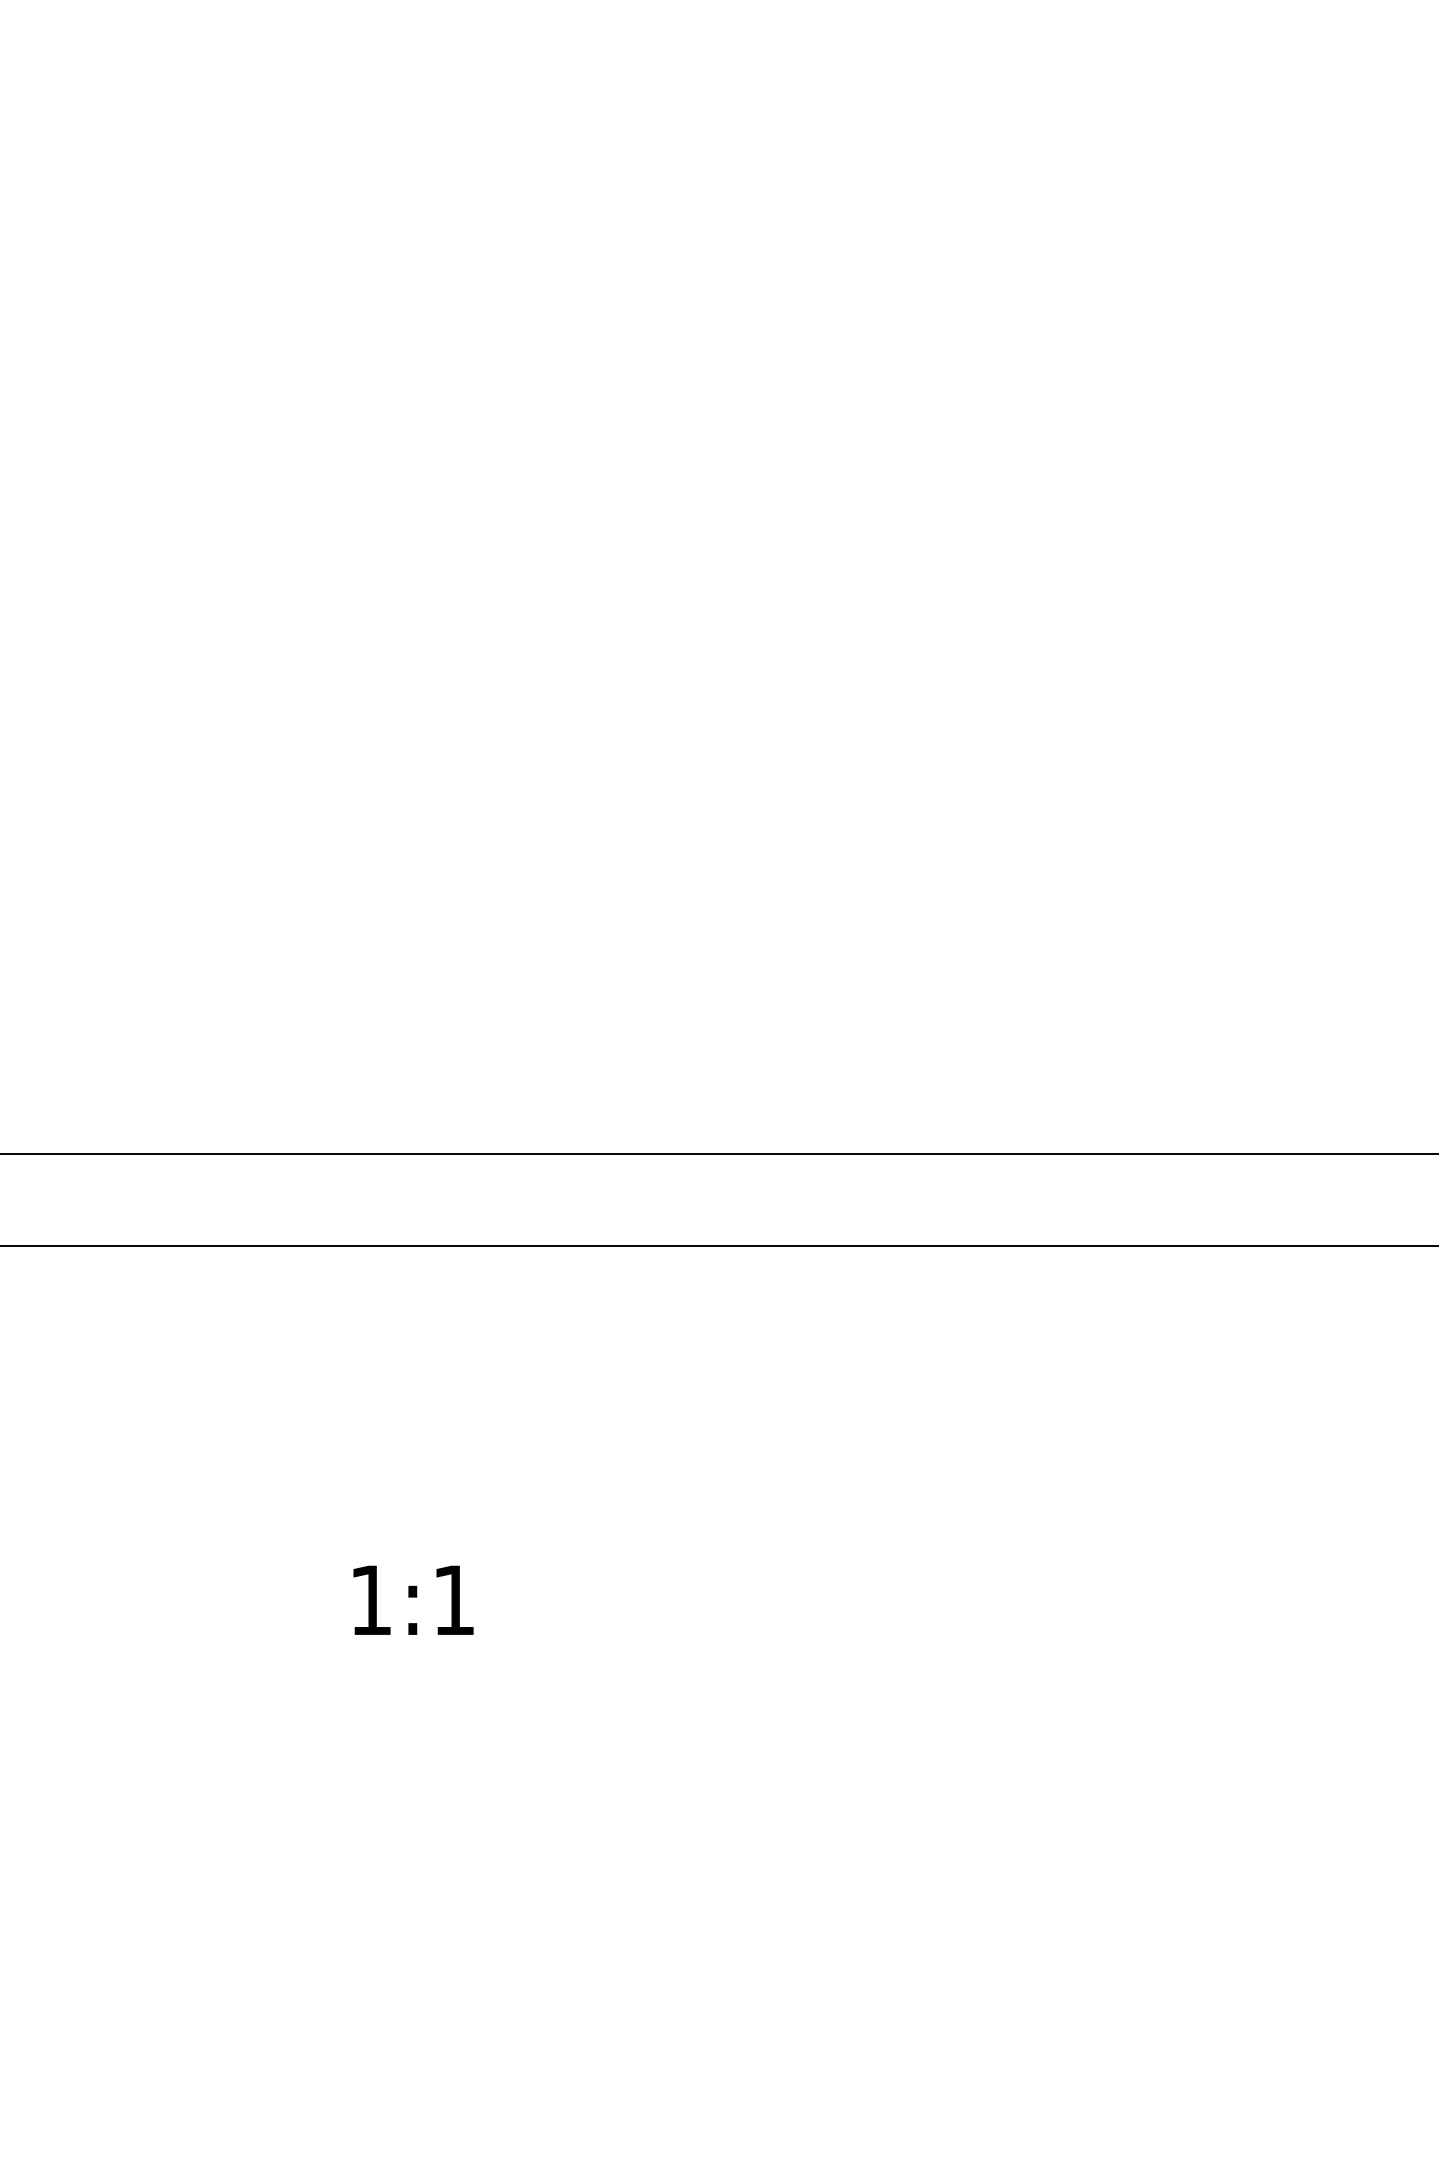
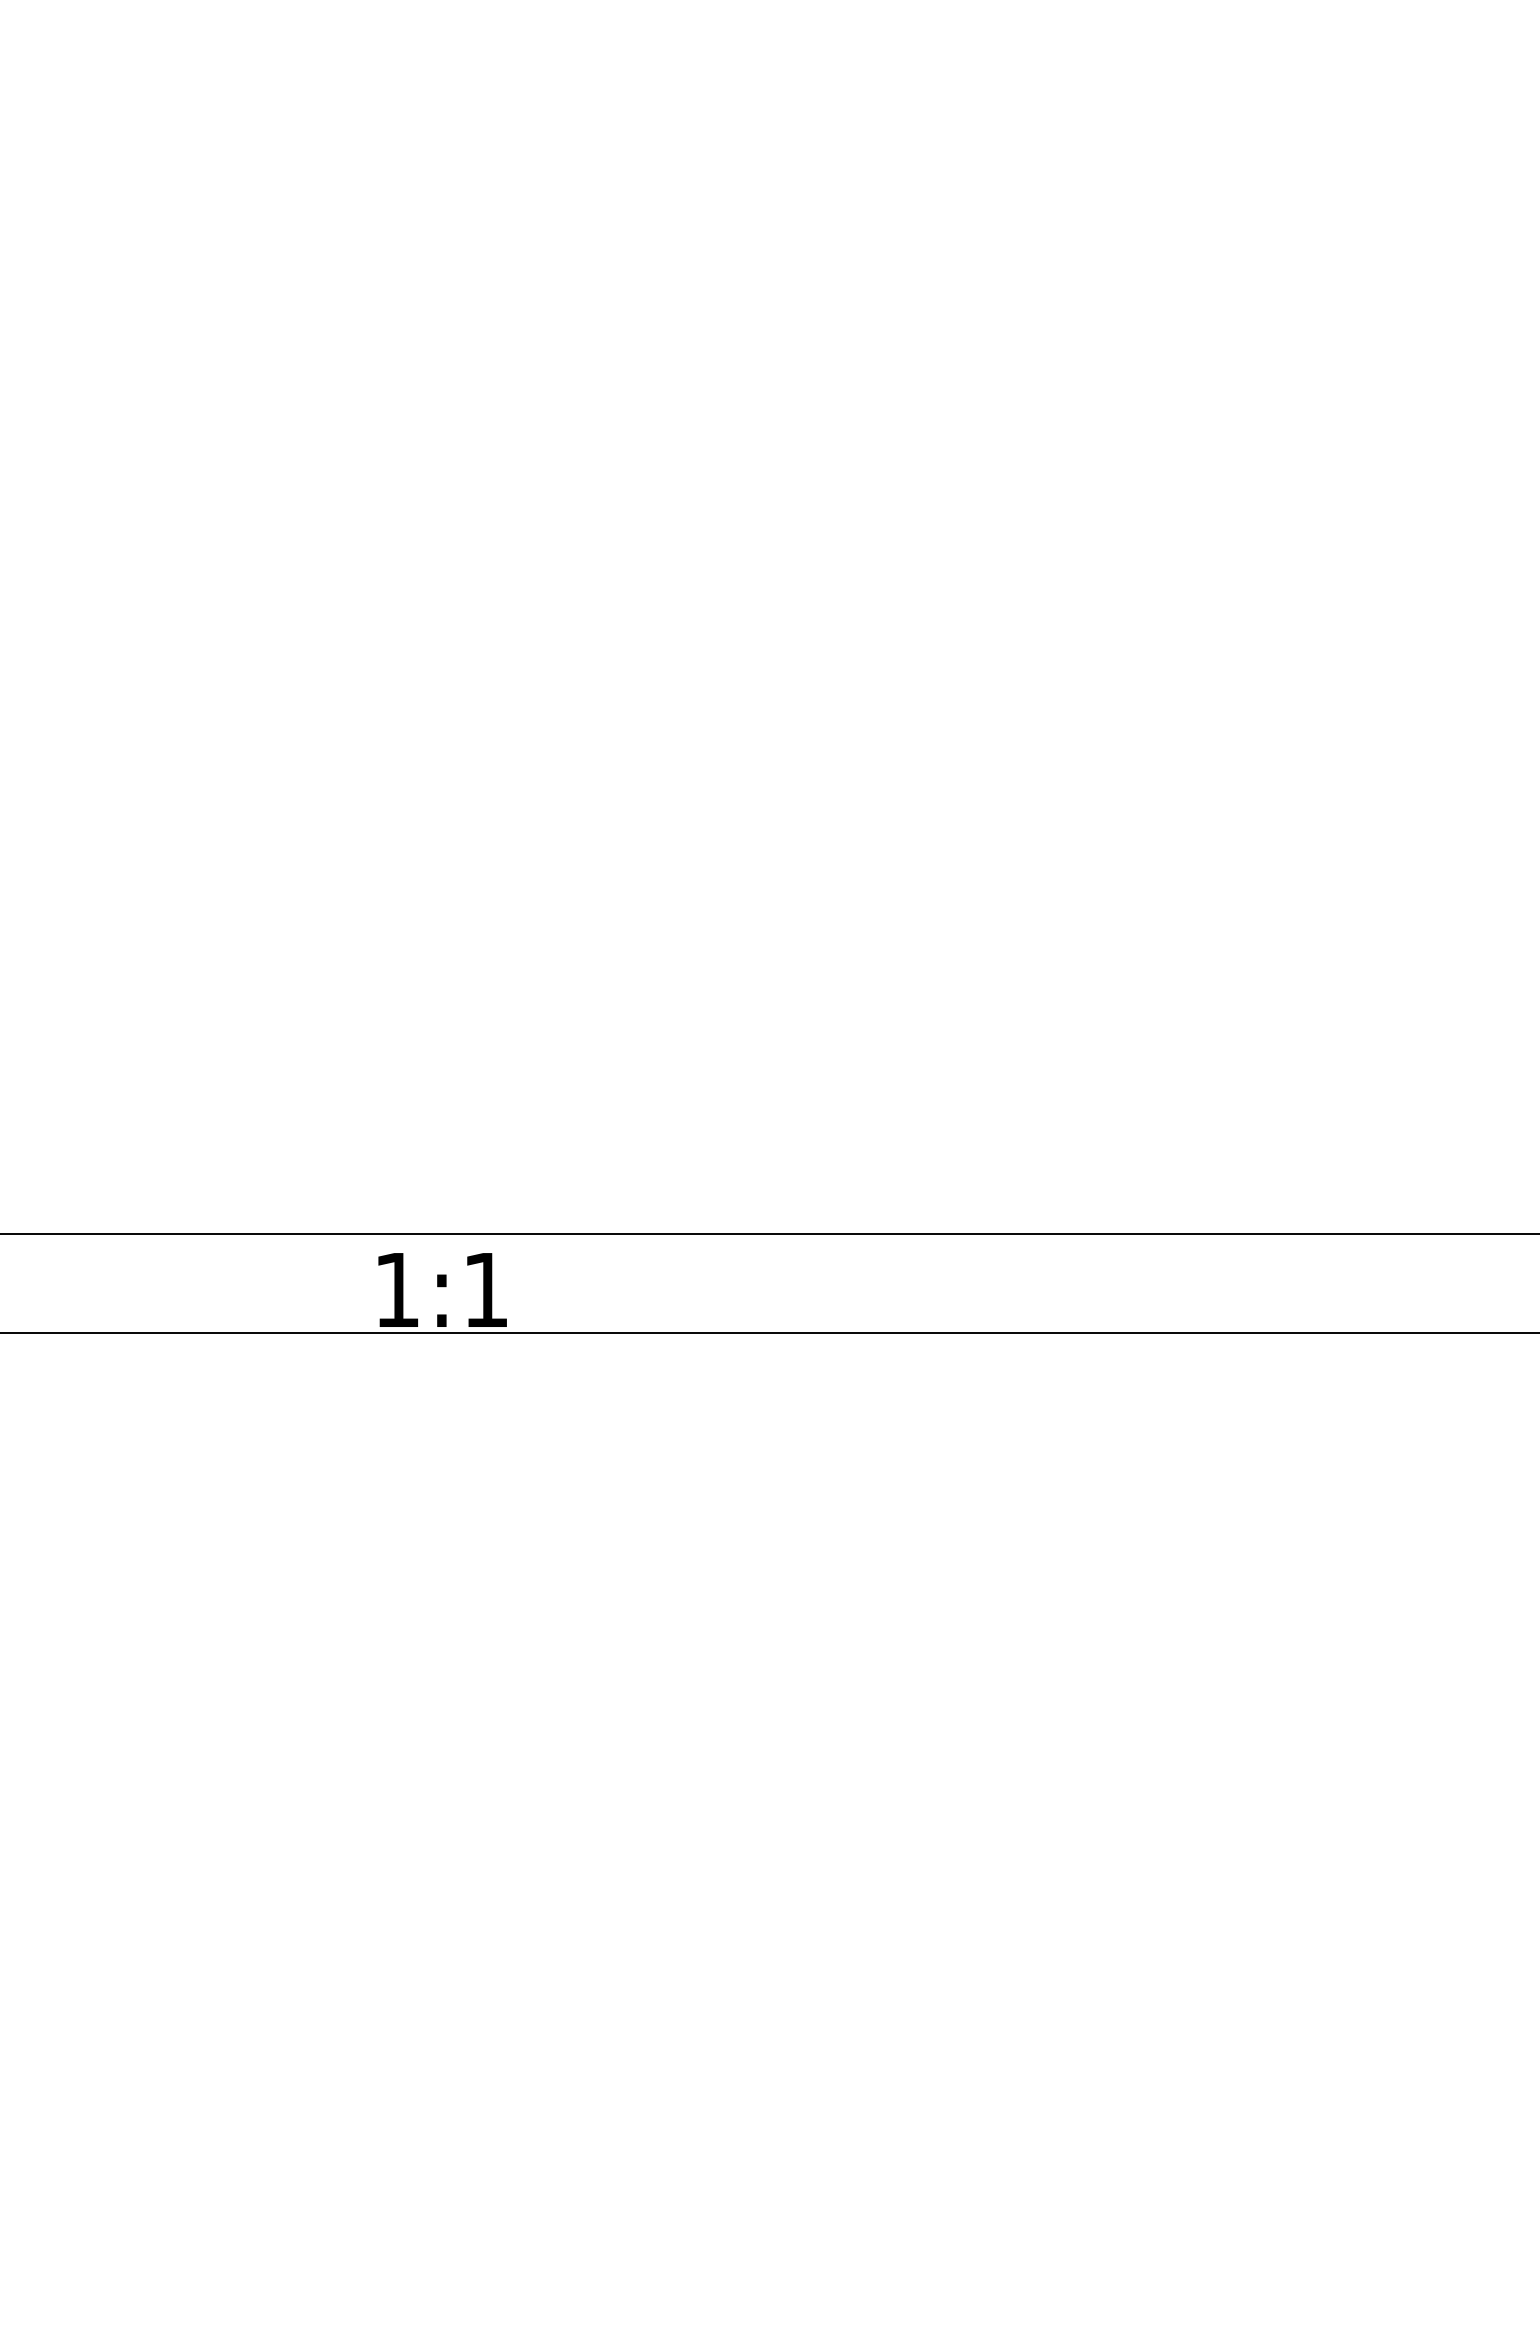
text: (413, 1599) -> (442, 1289), moved

